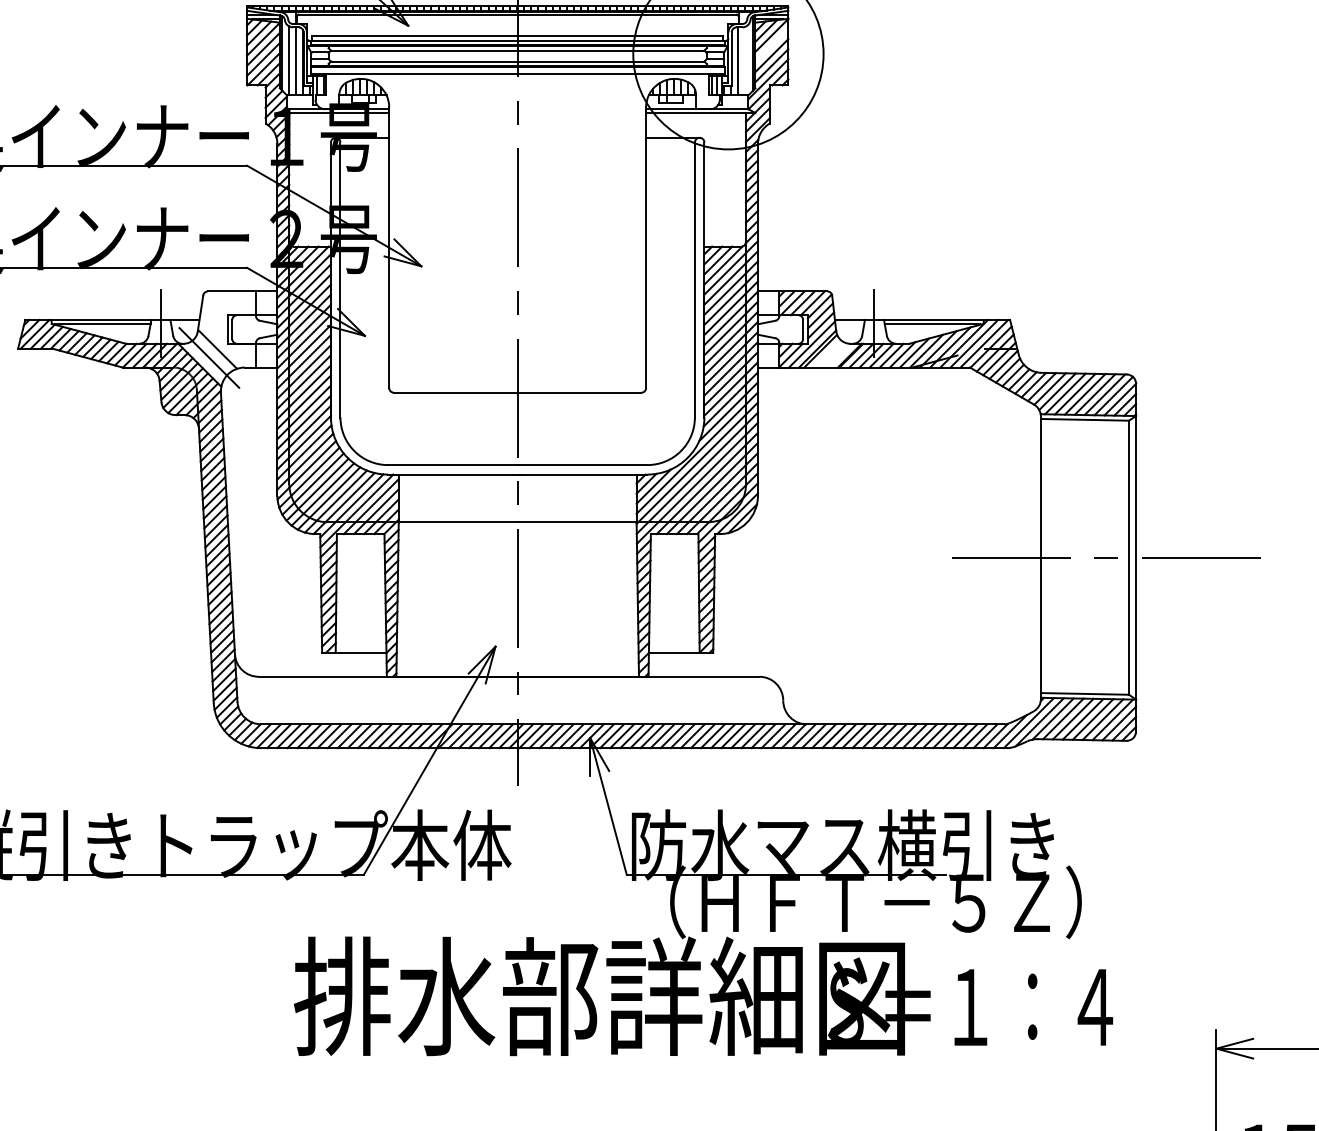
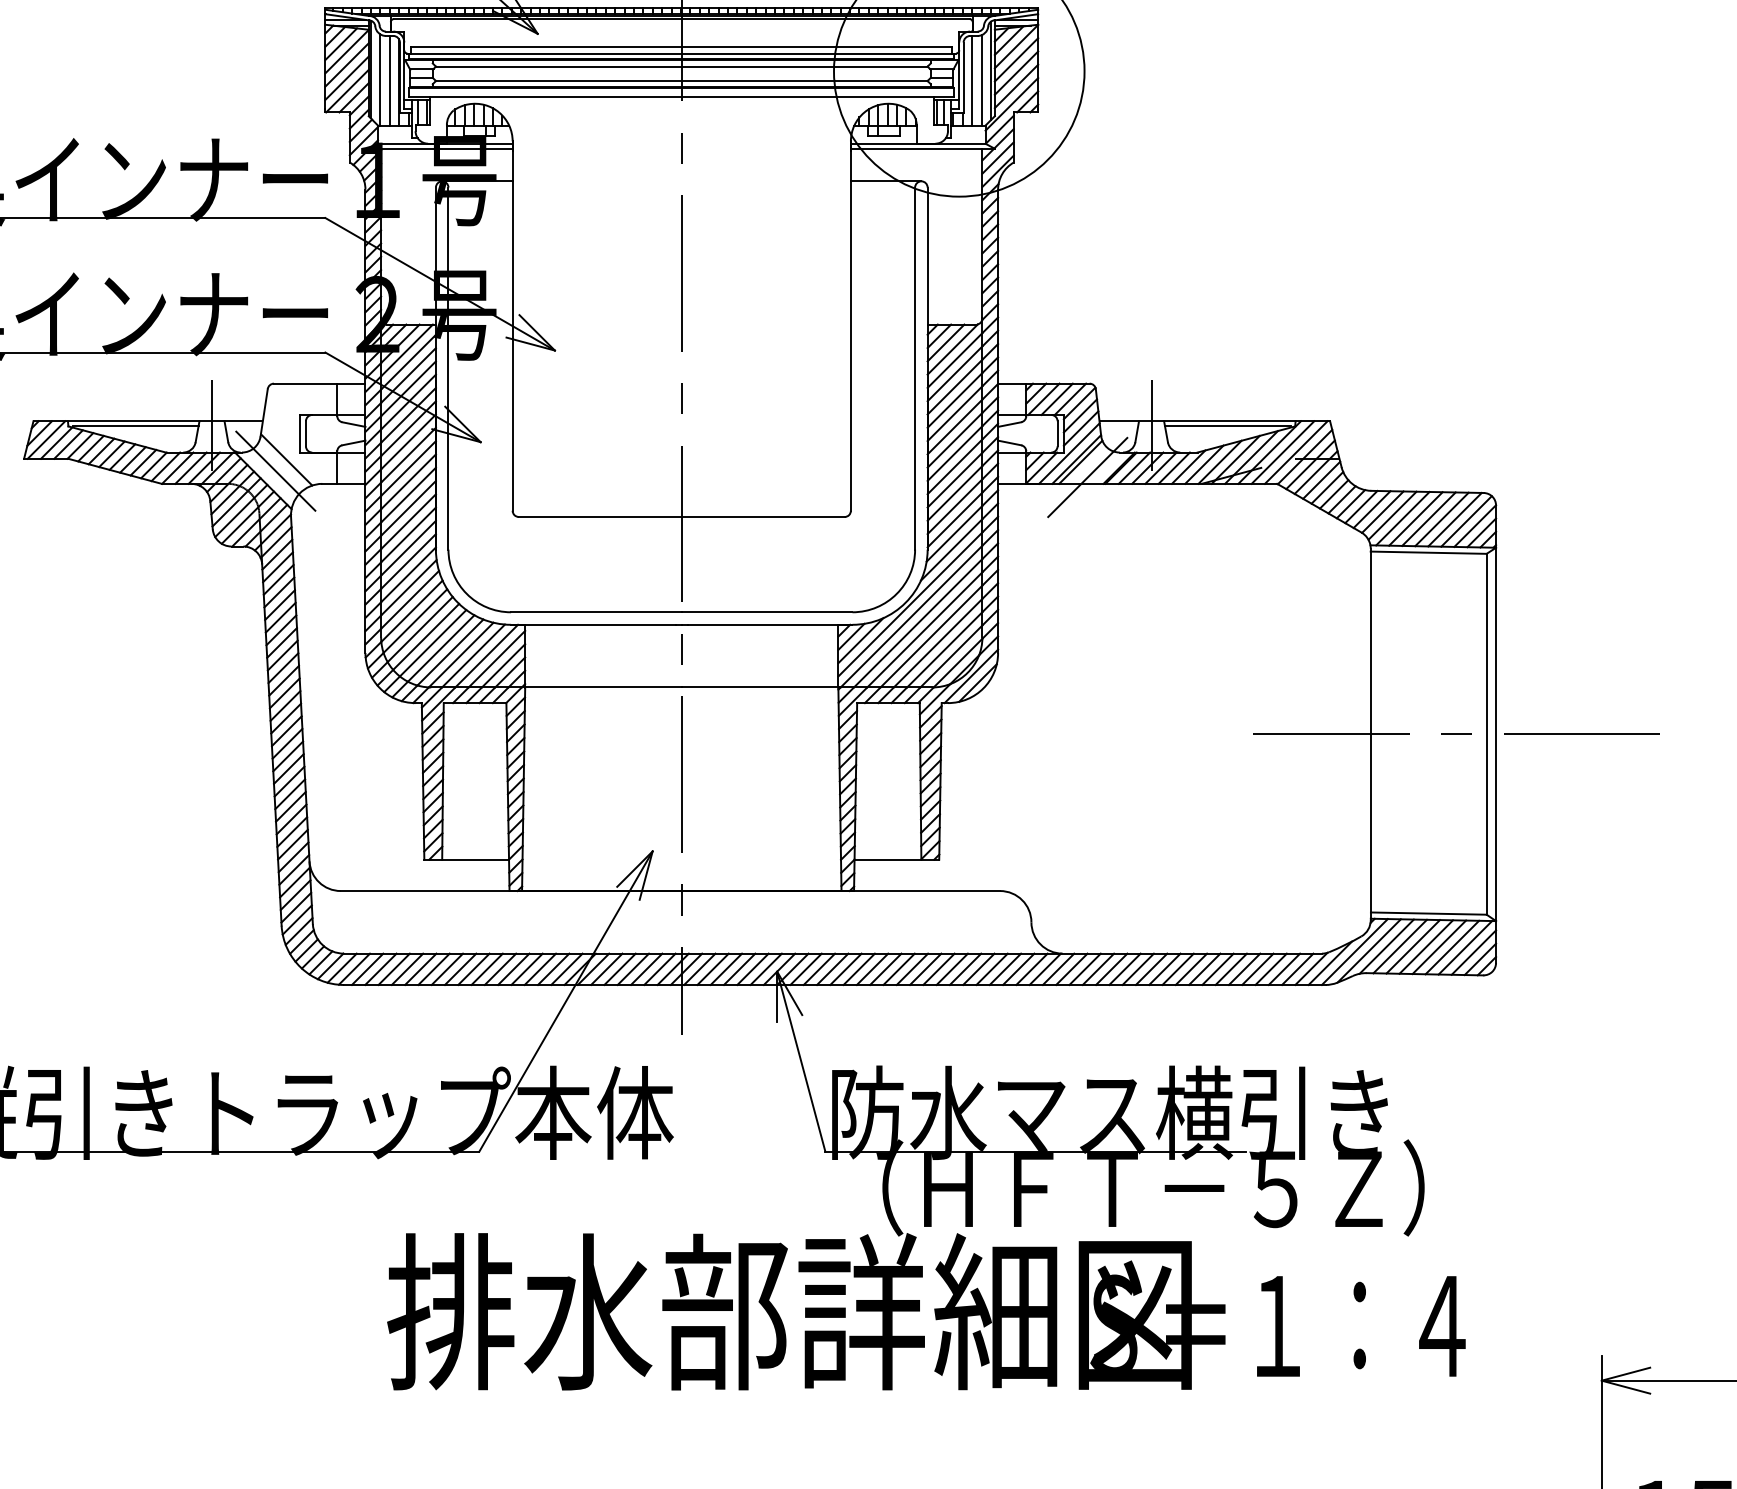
line: (771, 45) -> (1016, 59), added
line: (745, 61) -> (981, 80), added
line: (825, 362) -> (1087, 477), added

